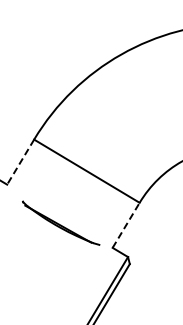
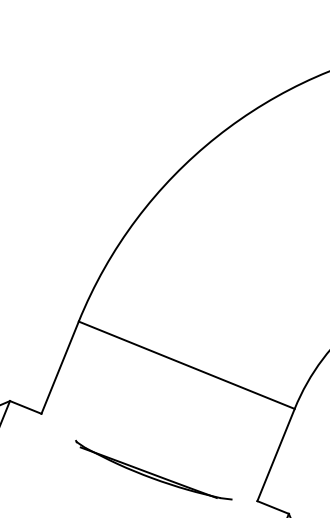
line: (20, 162) -> (59, 368), dashed -> solid
line: (126, 224) -> (276, 453), dashed -> solid

